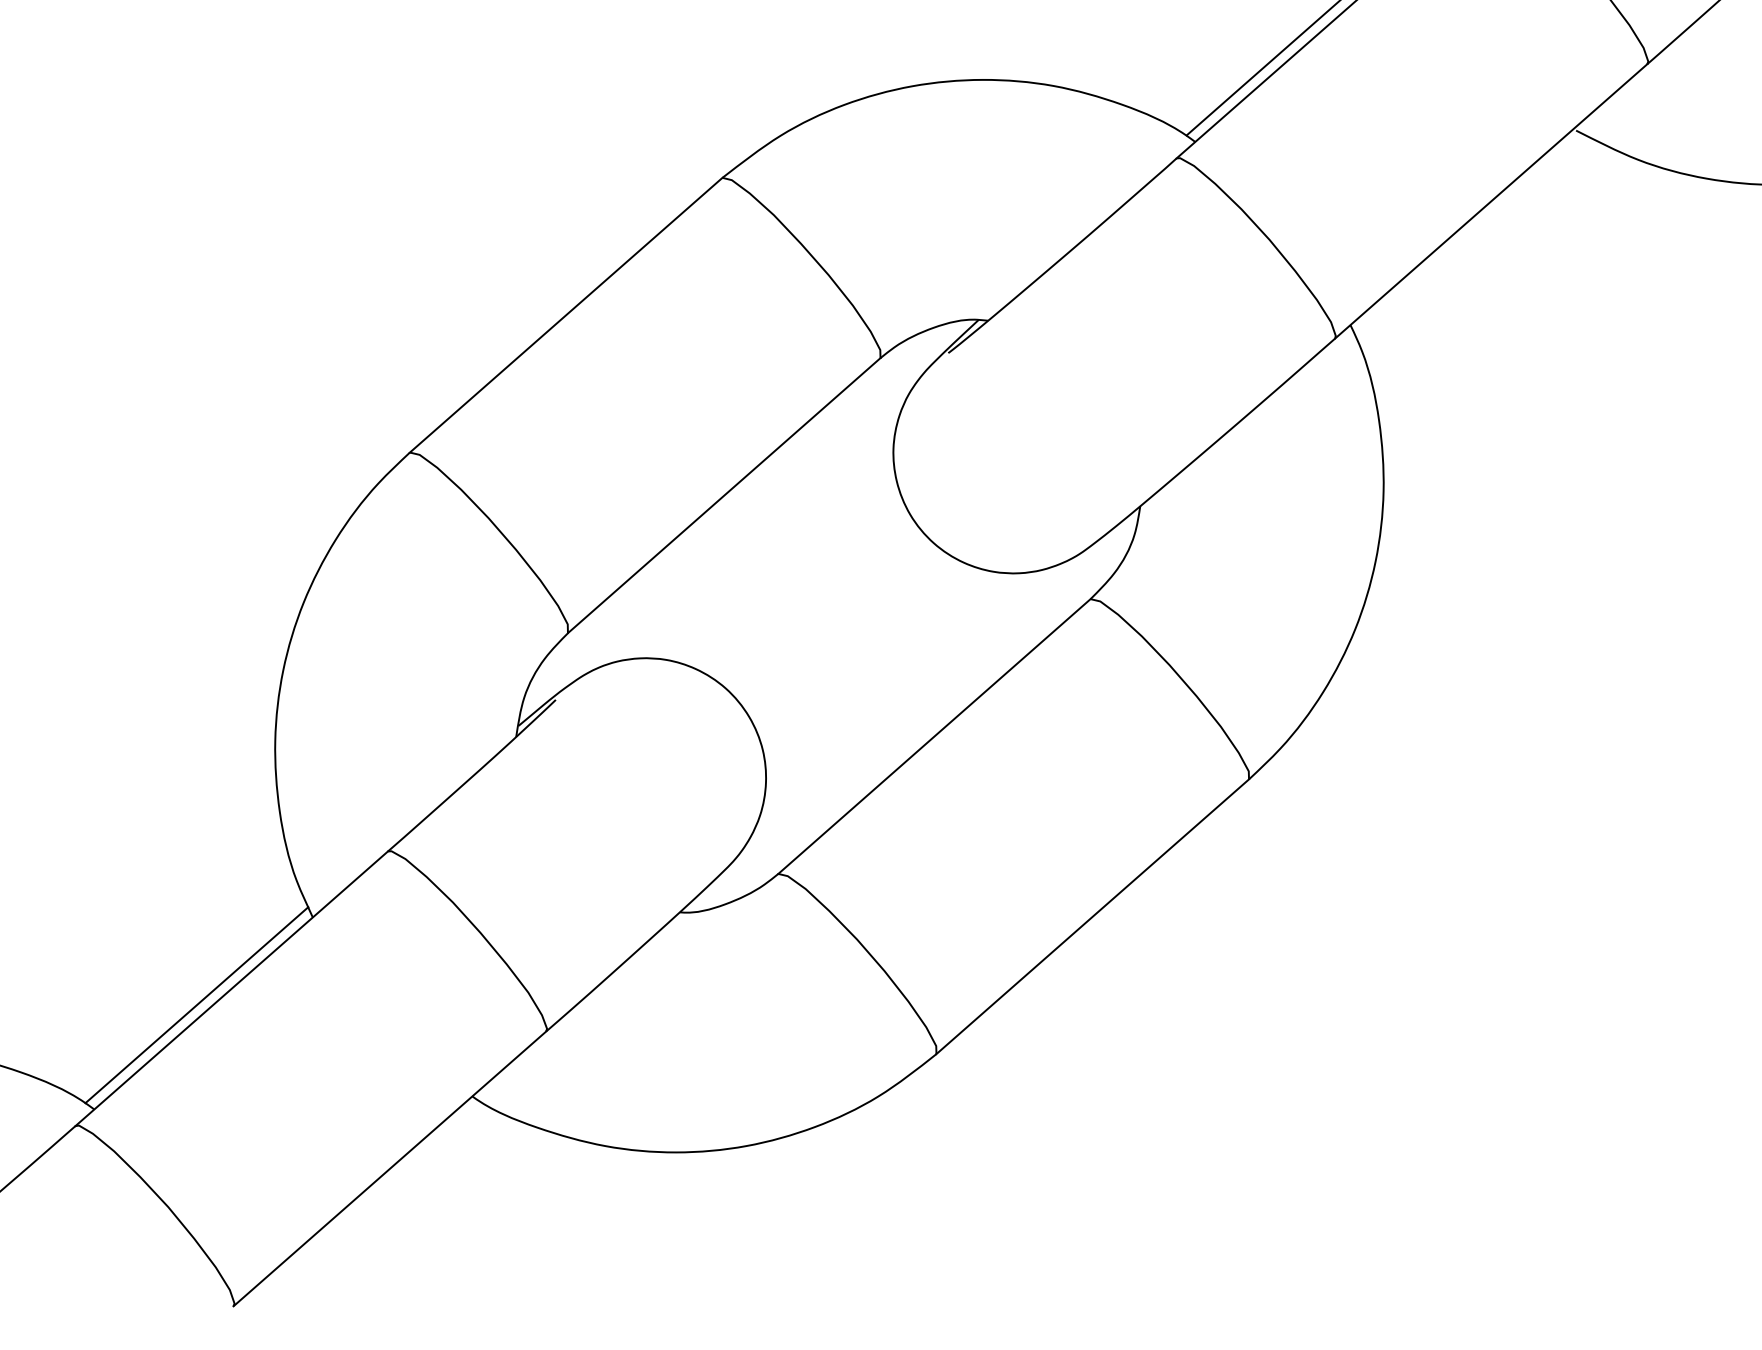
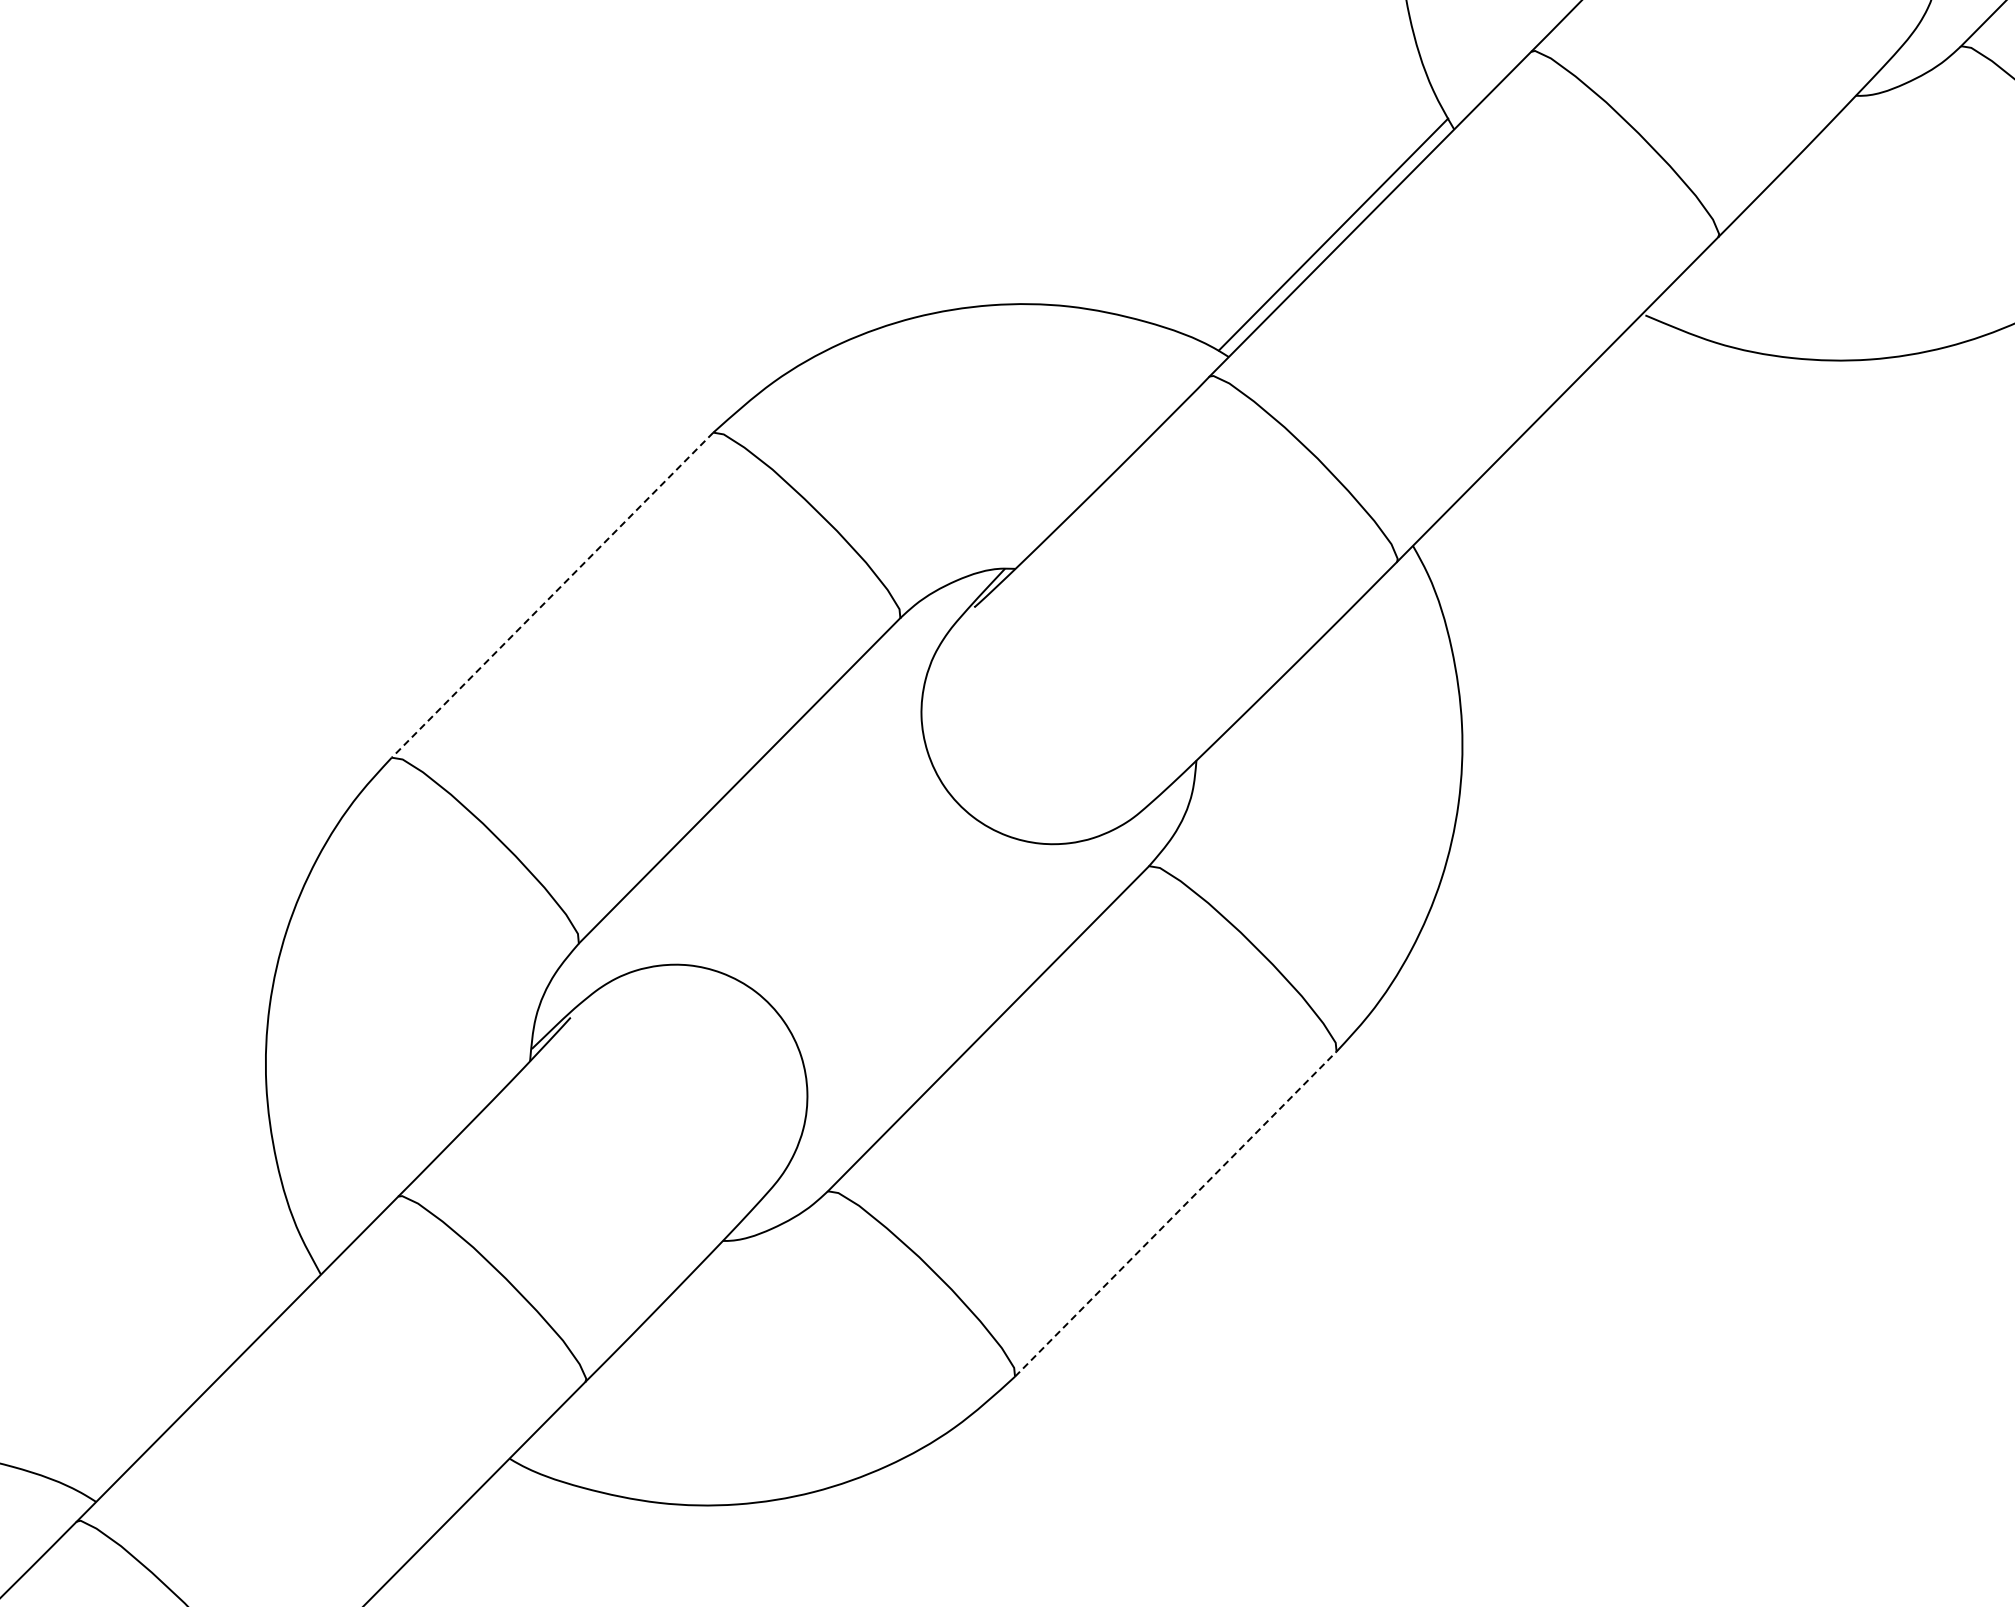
line: (566, 315) -> (552, 595), solid -> dashed
line: (1092, 917) -> (1175, 1214), solid -> dashed
line: (196, 1004) -> (200, 1379), removed

